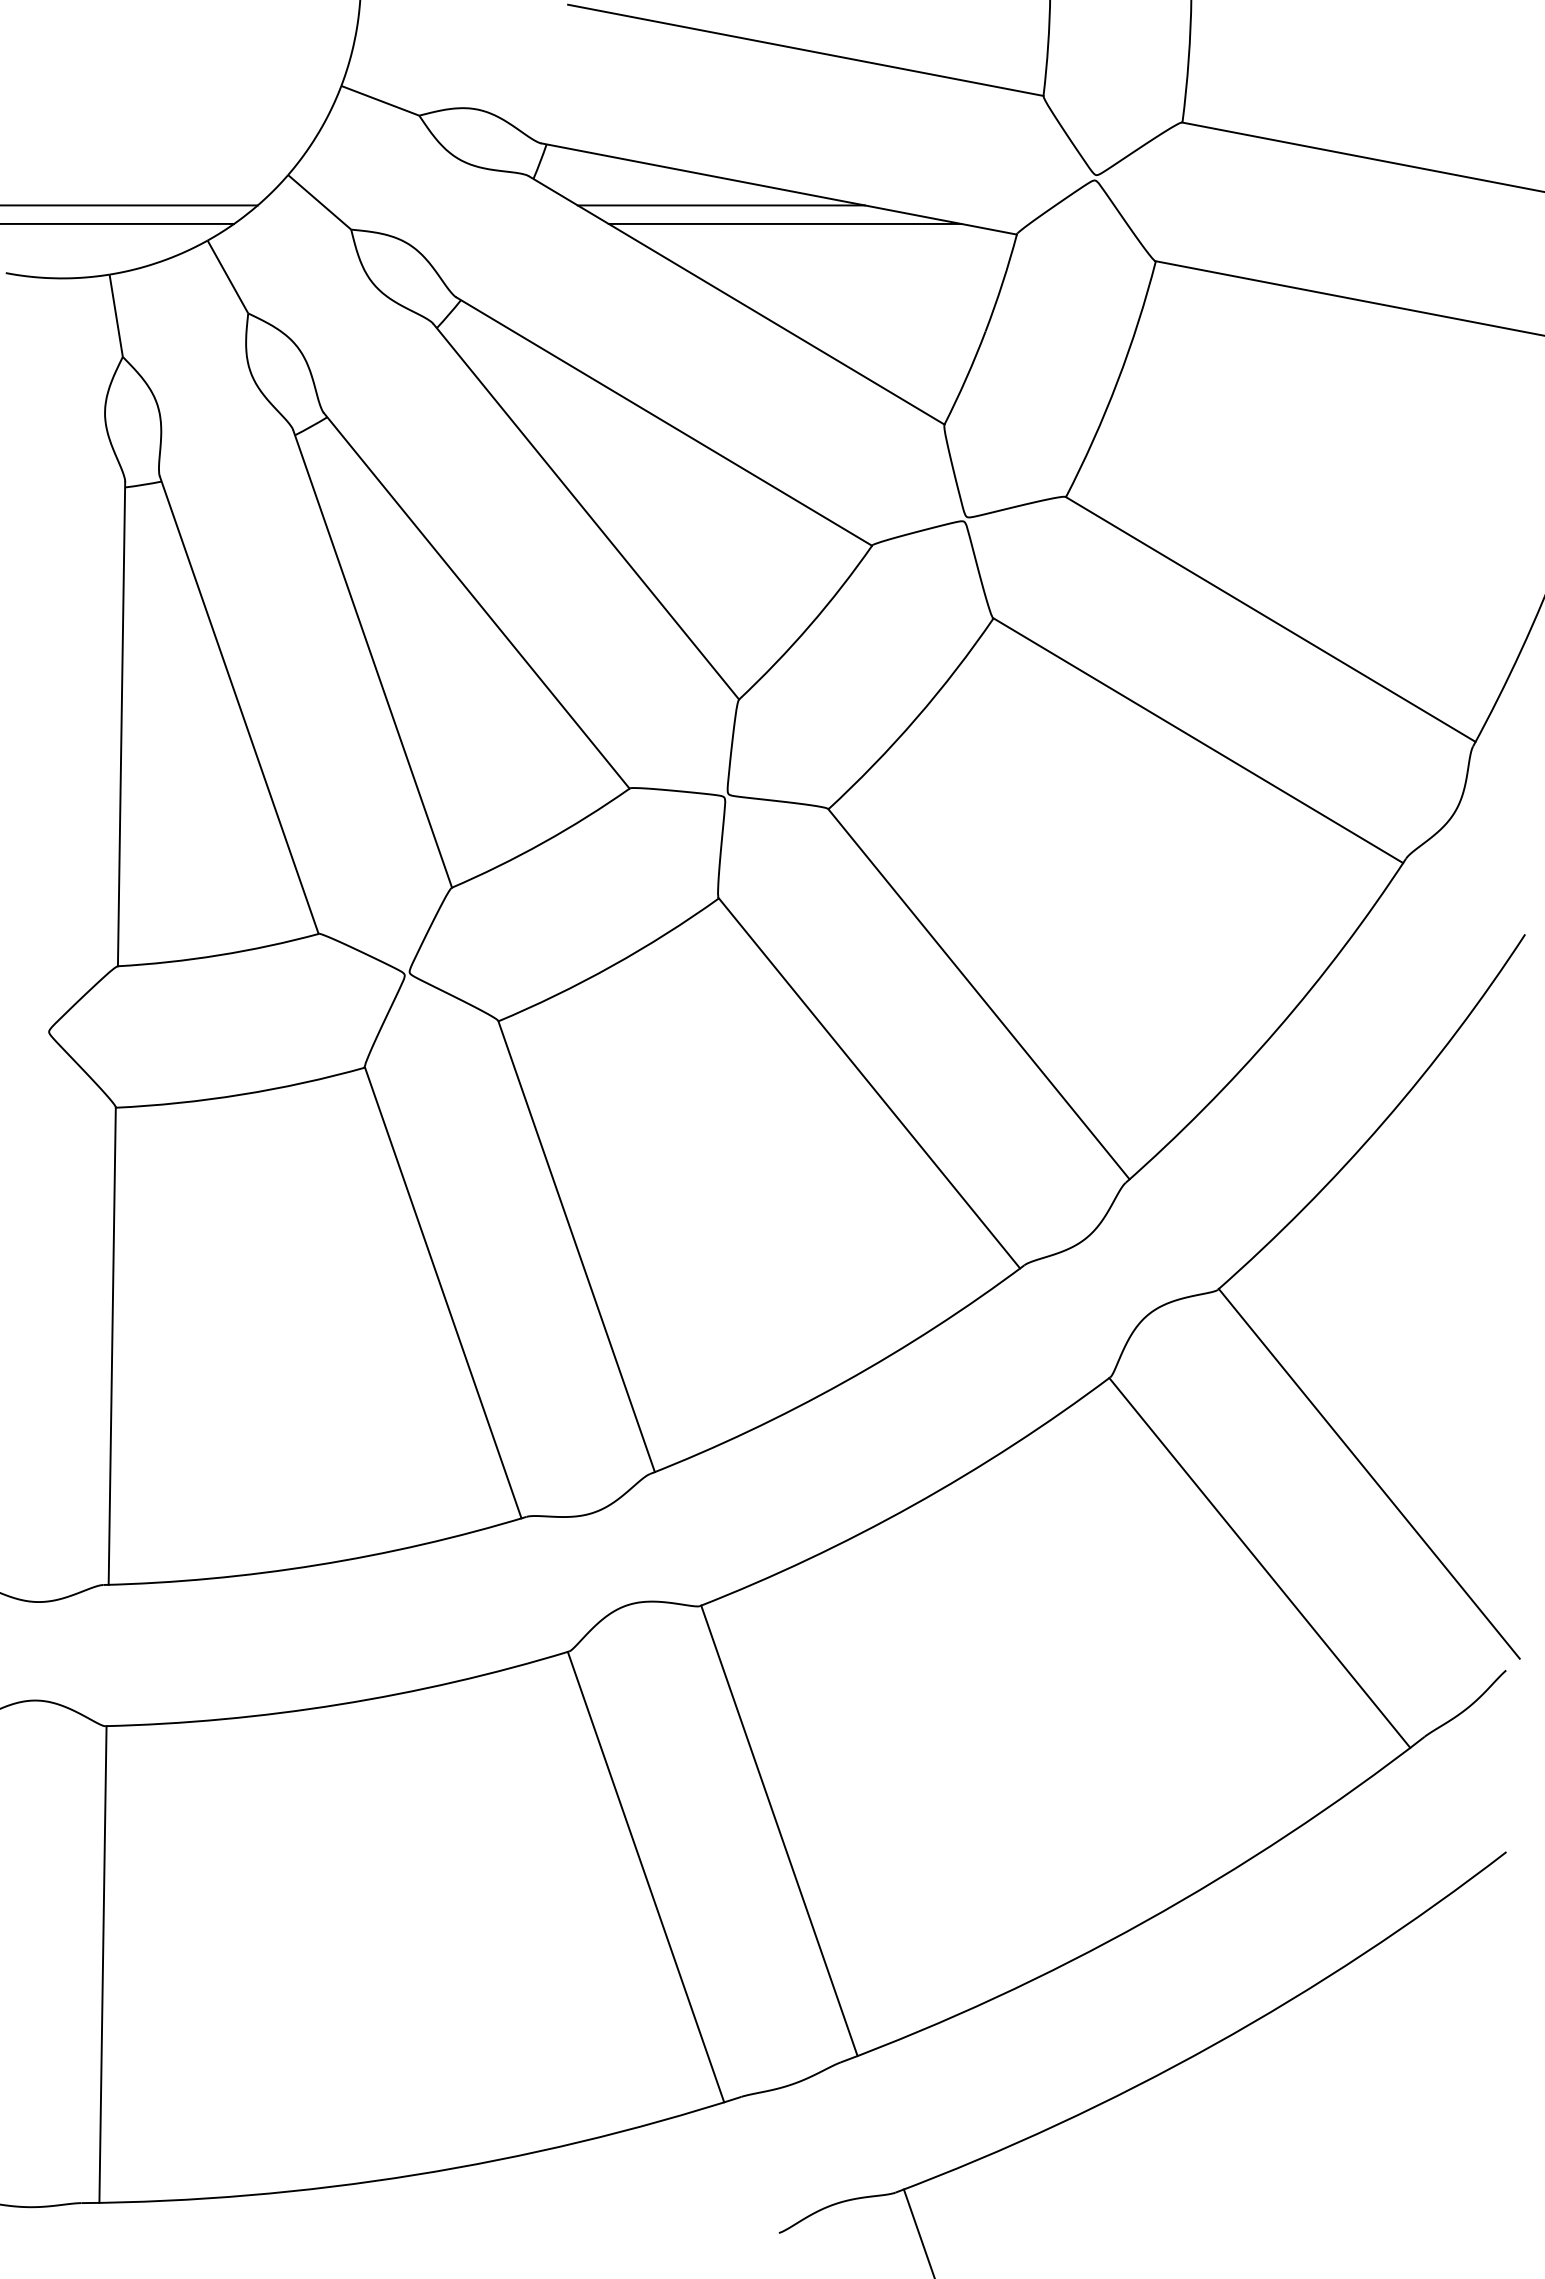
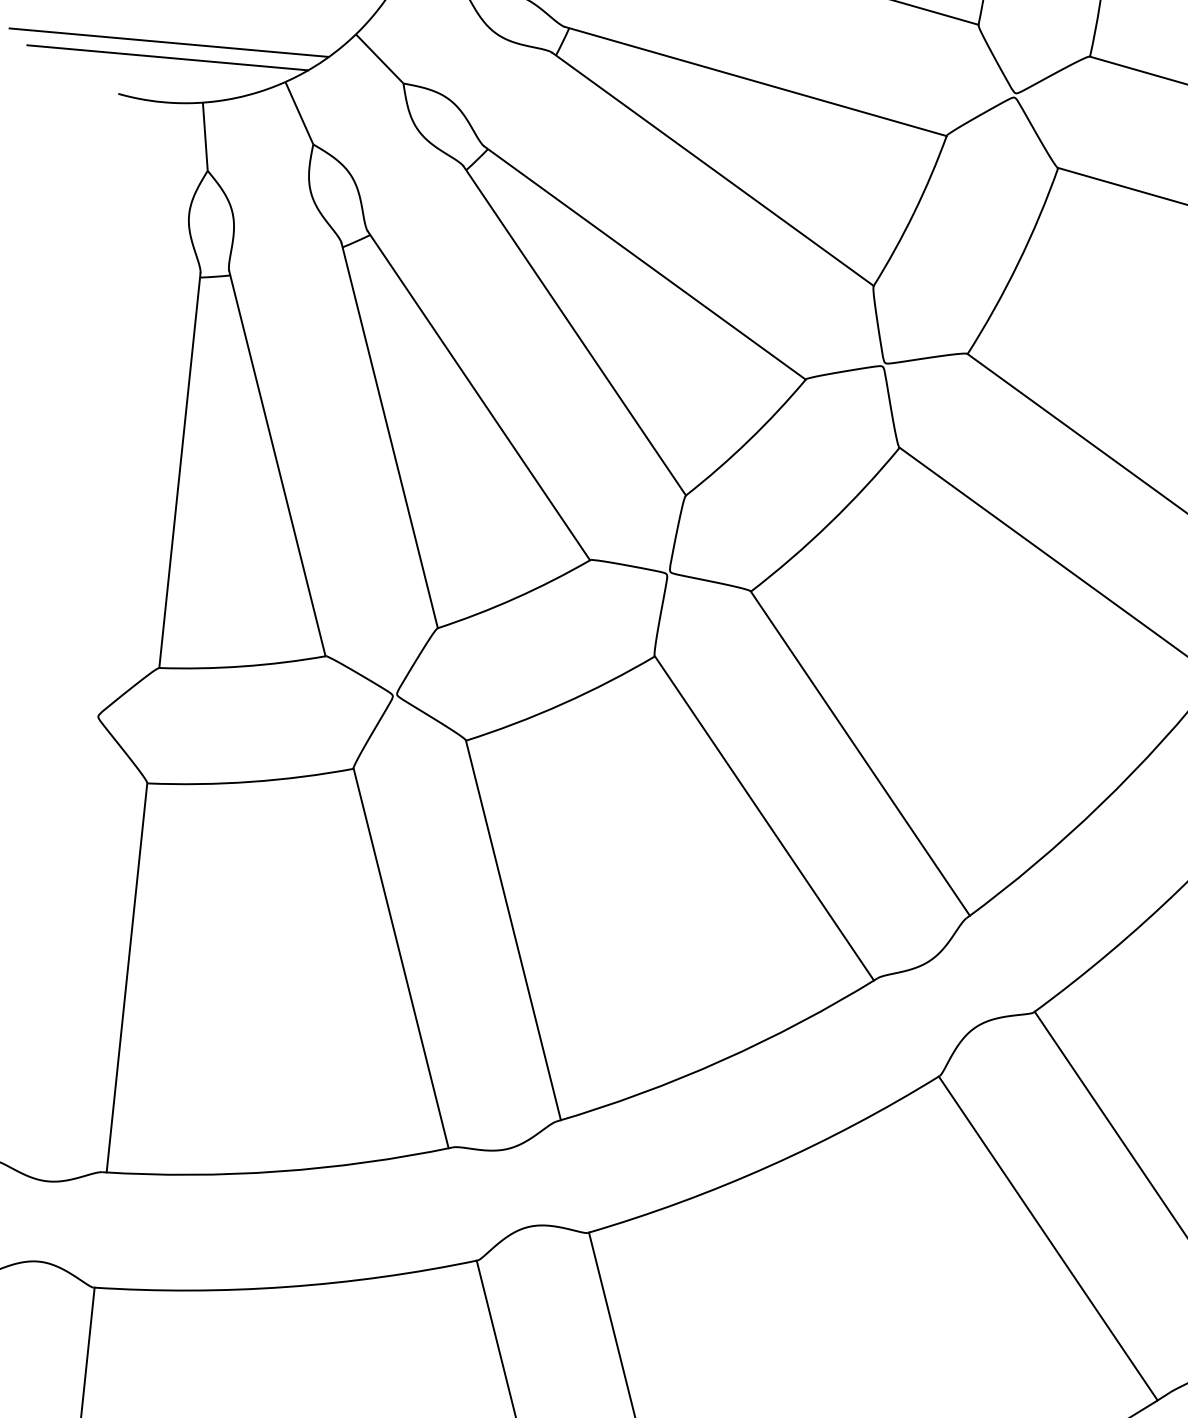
line: (721, 205) -> (707, 90), removed
line: (784, 223) -> (757, 110), removed

